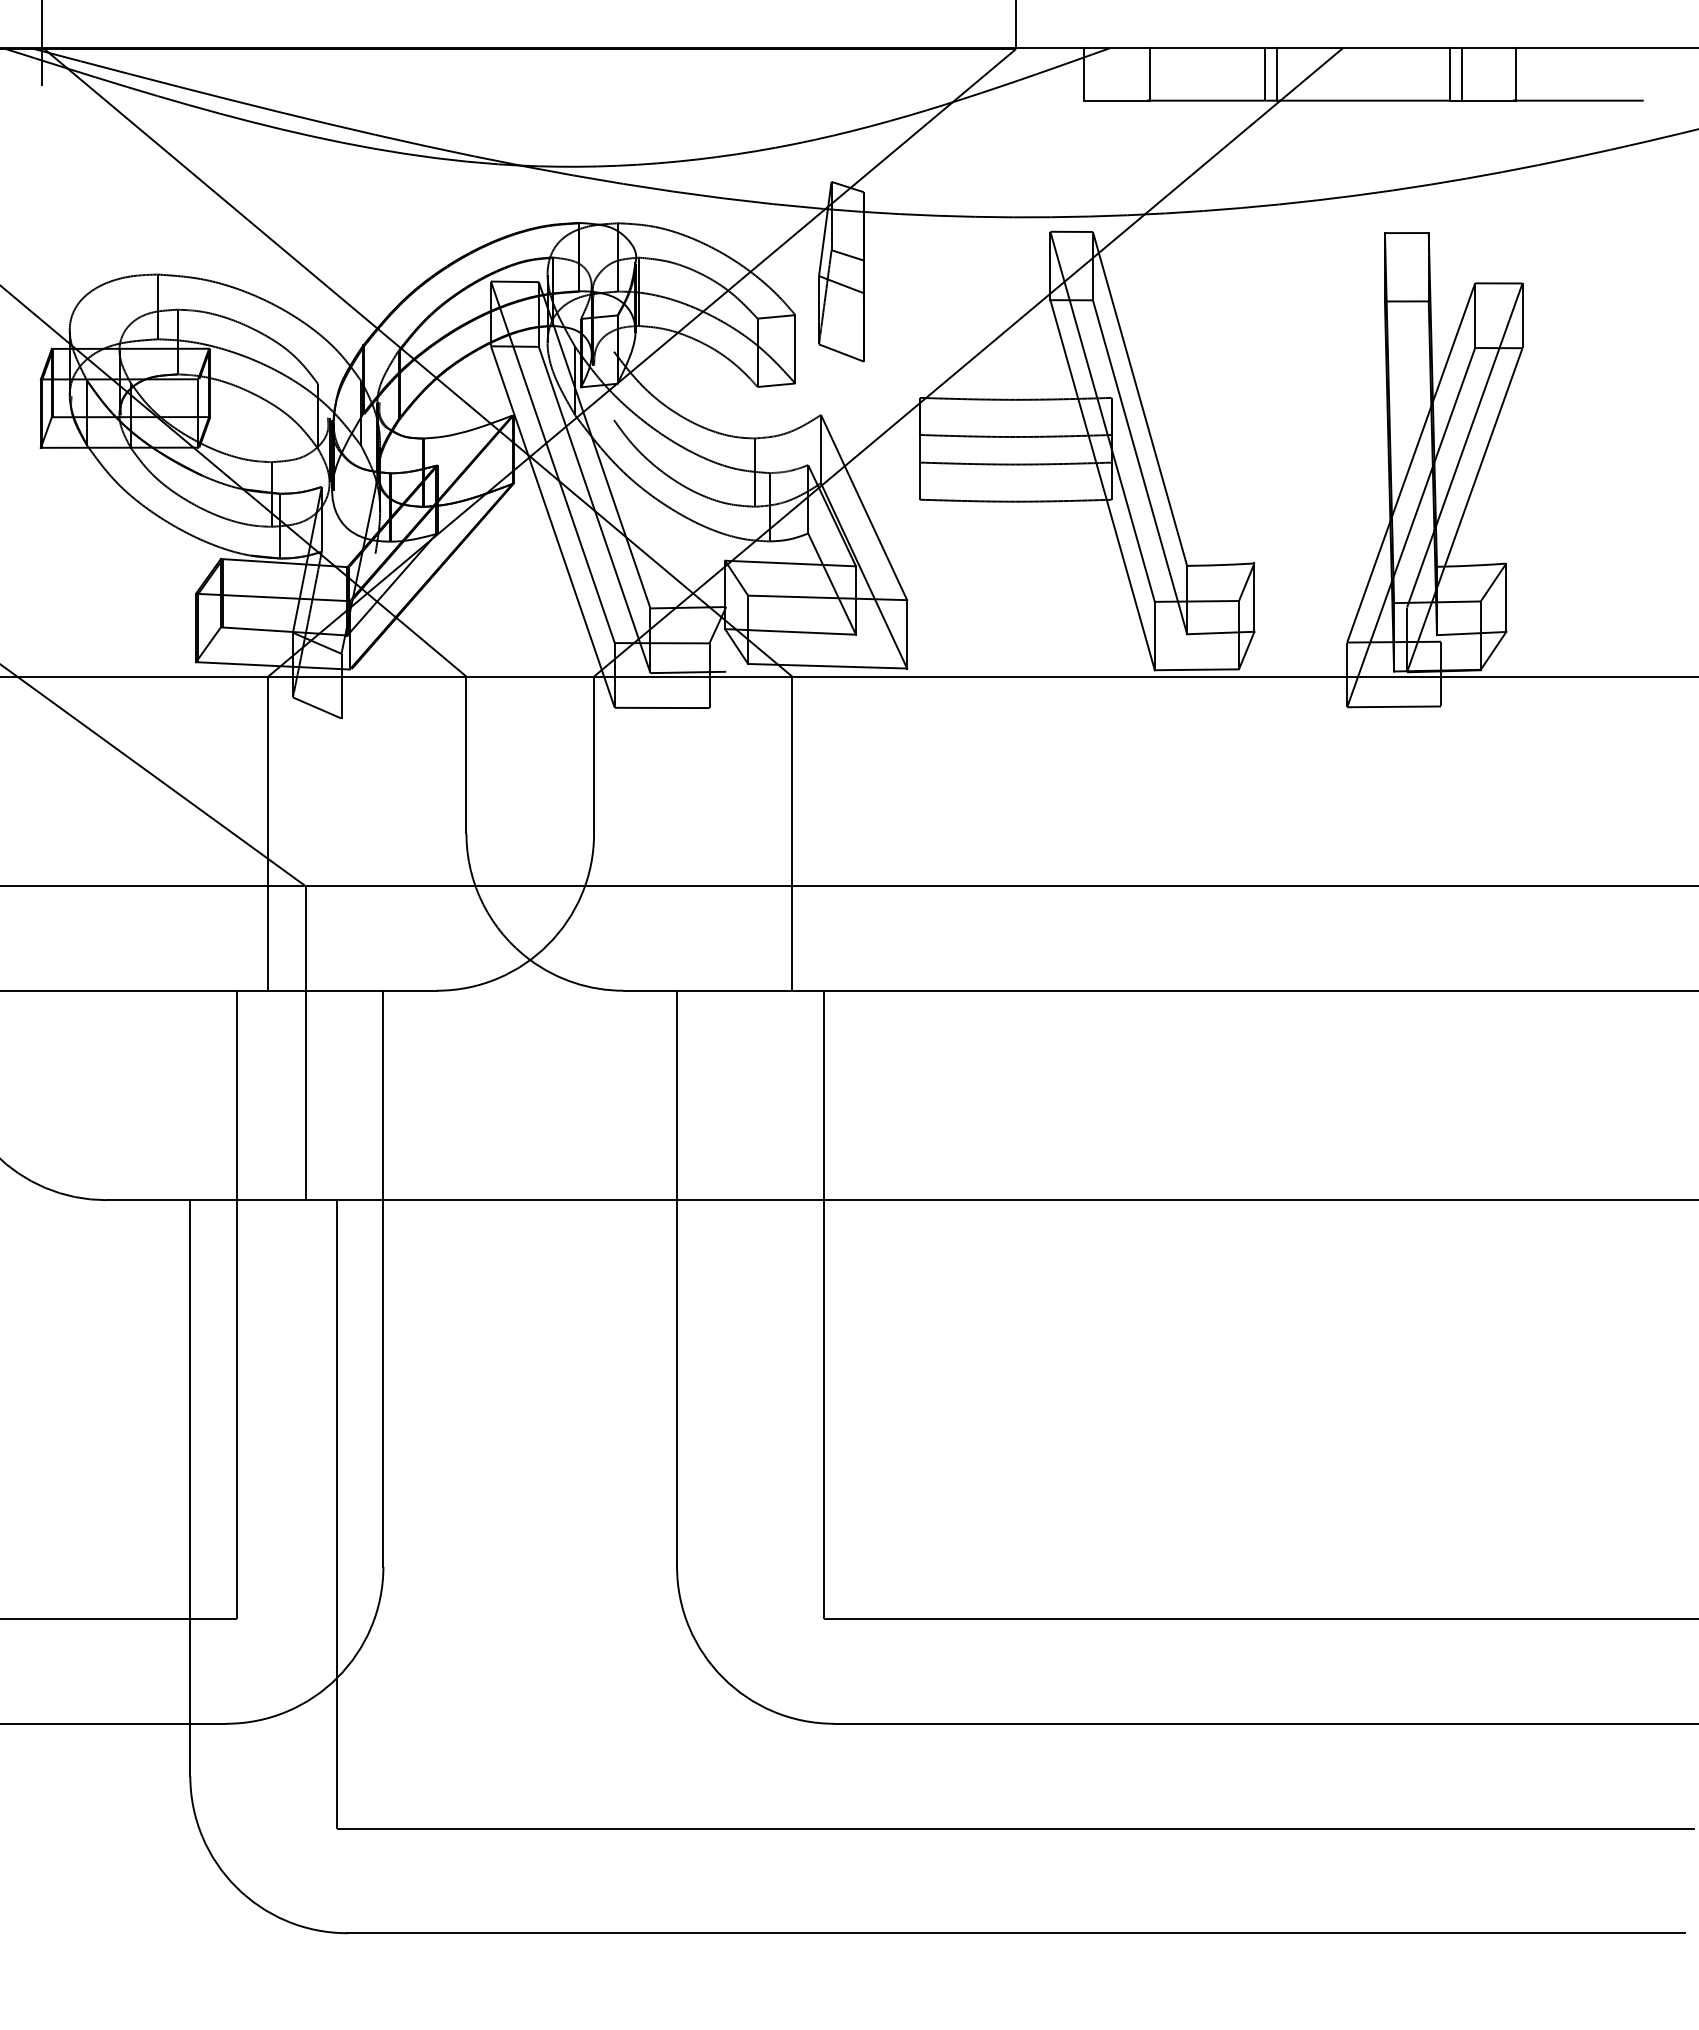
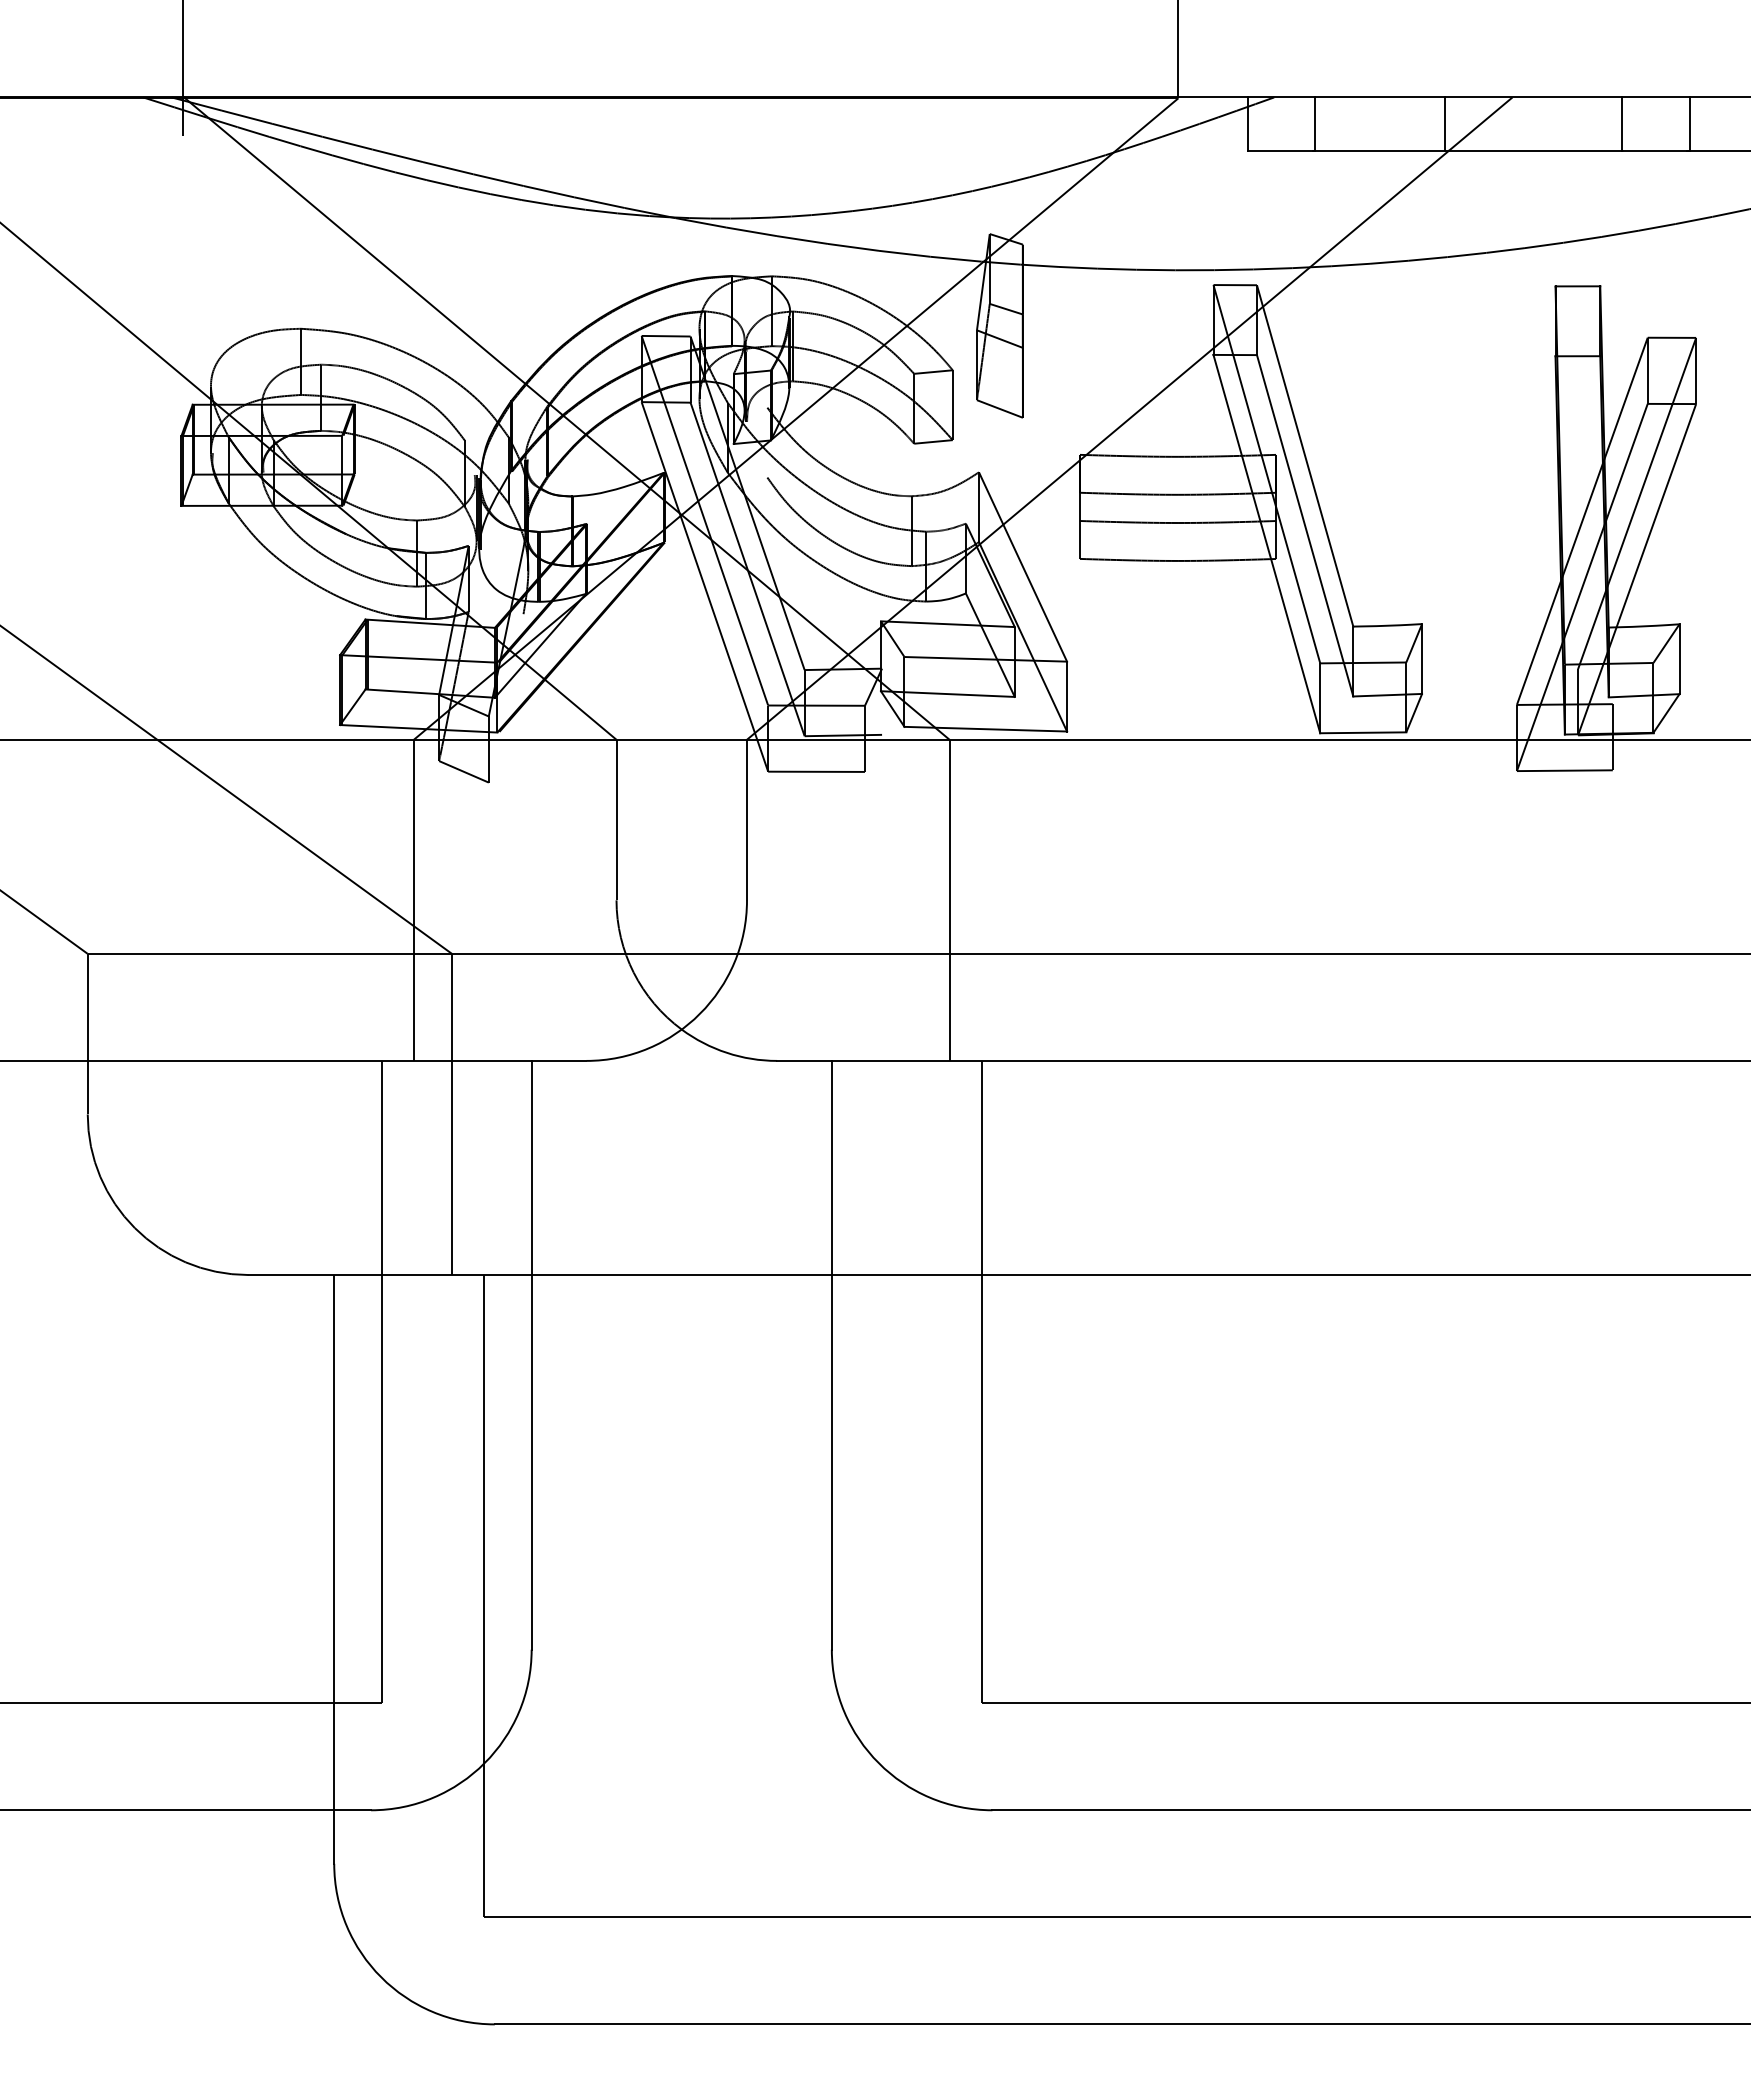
line: (1265, 74) -> (1433, 124), removed
line: (1462, 74) -> (1634, 124), removed

